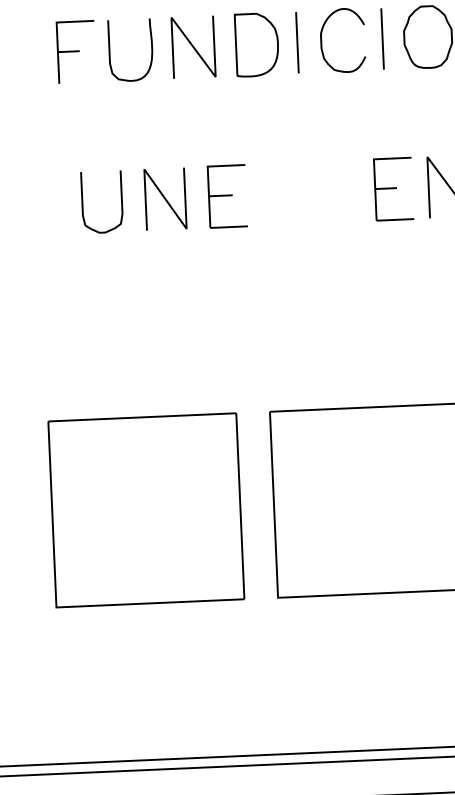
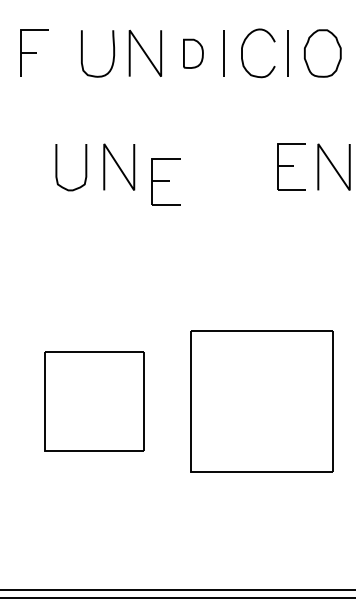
part: (257, 44) -> (193, 53), size x0.6
part: (75, 51) -> (34, 52), moved
part: (226, 195) -> (165, 181), moved
part: (146, 510) -> (94, 401), size x0.7

